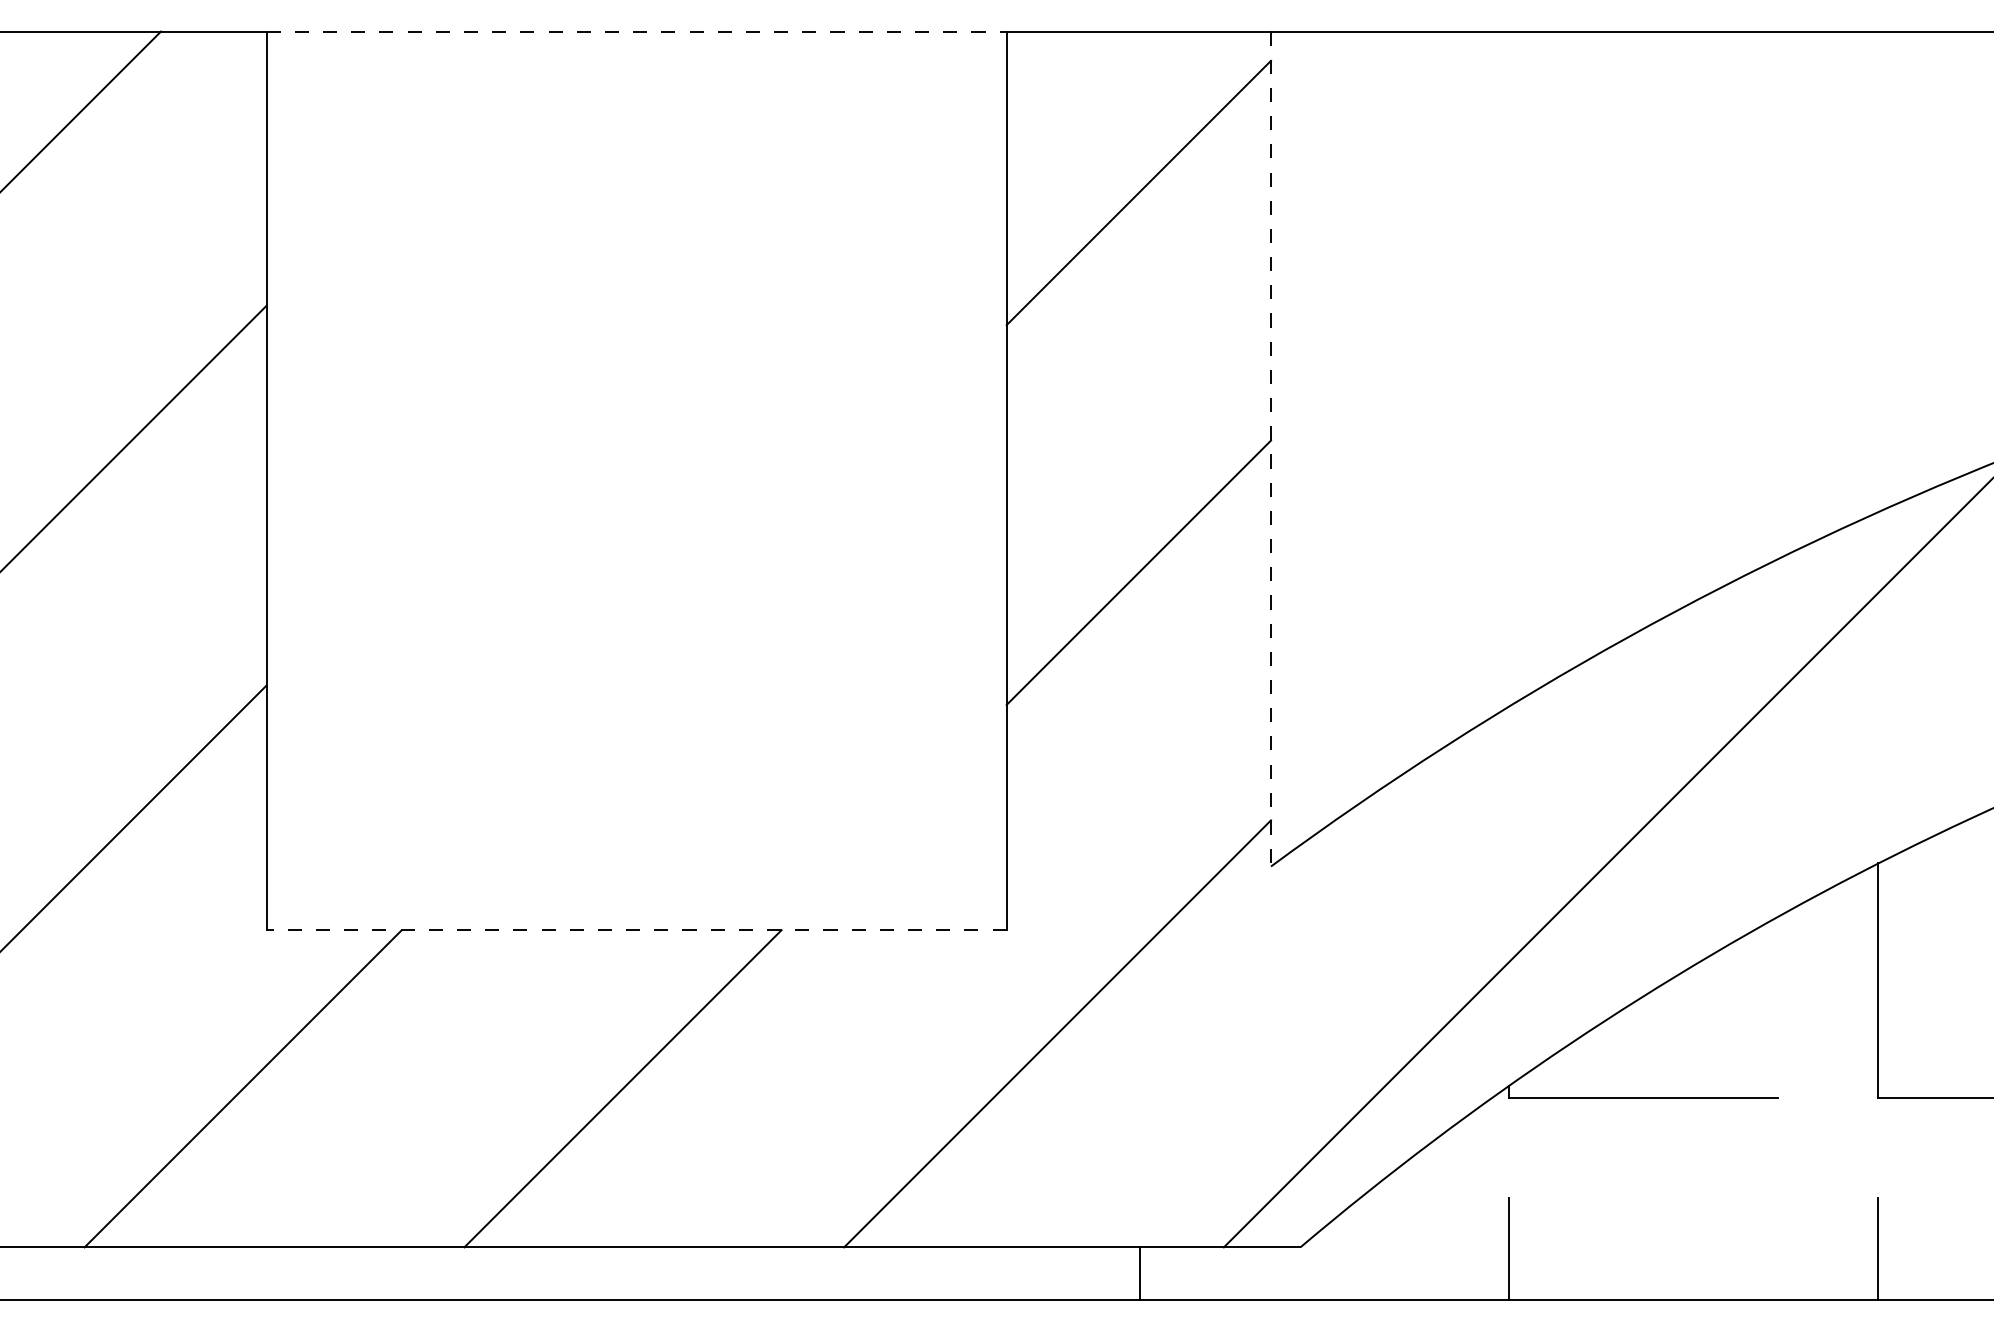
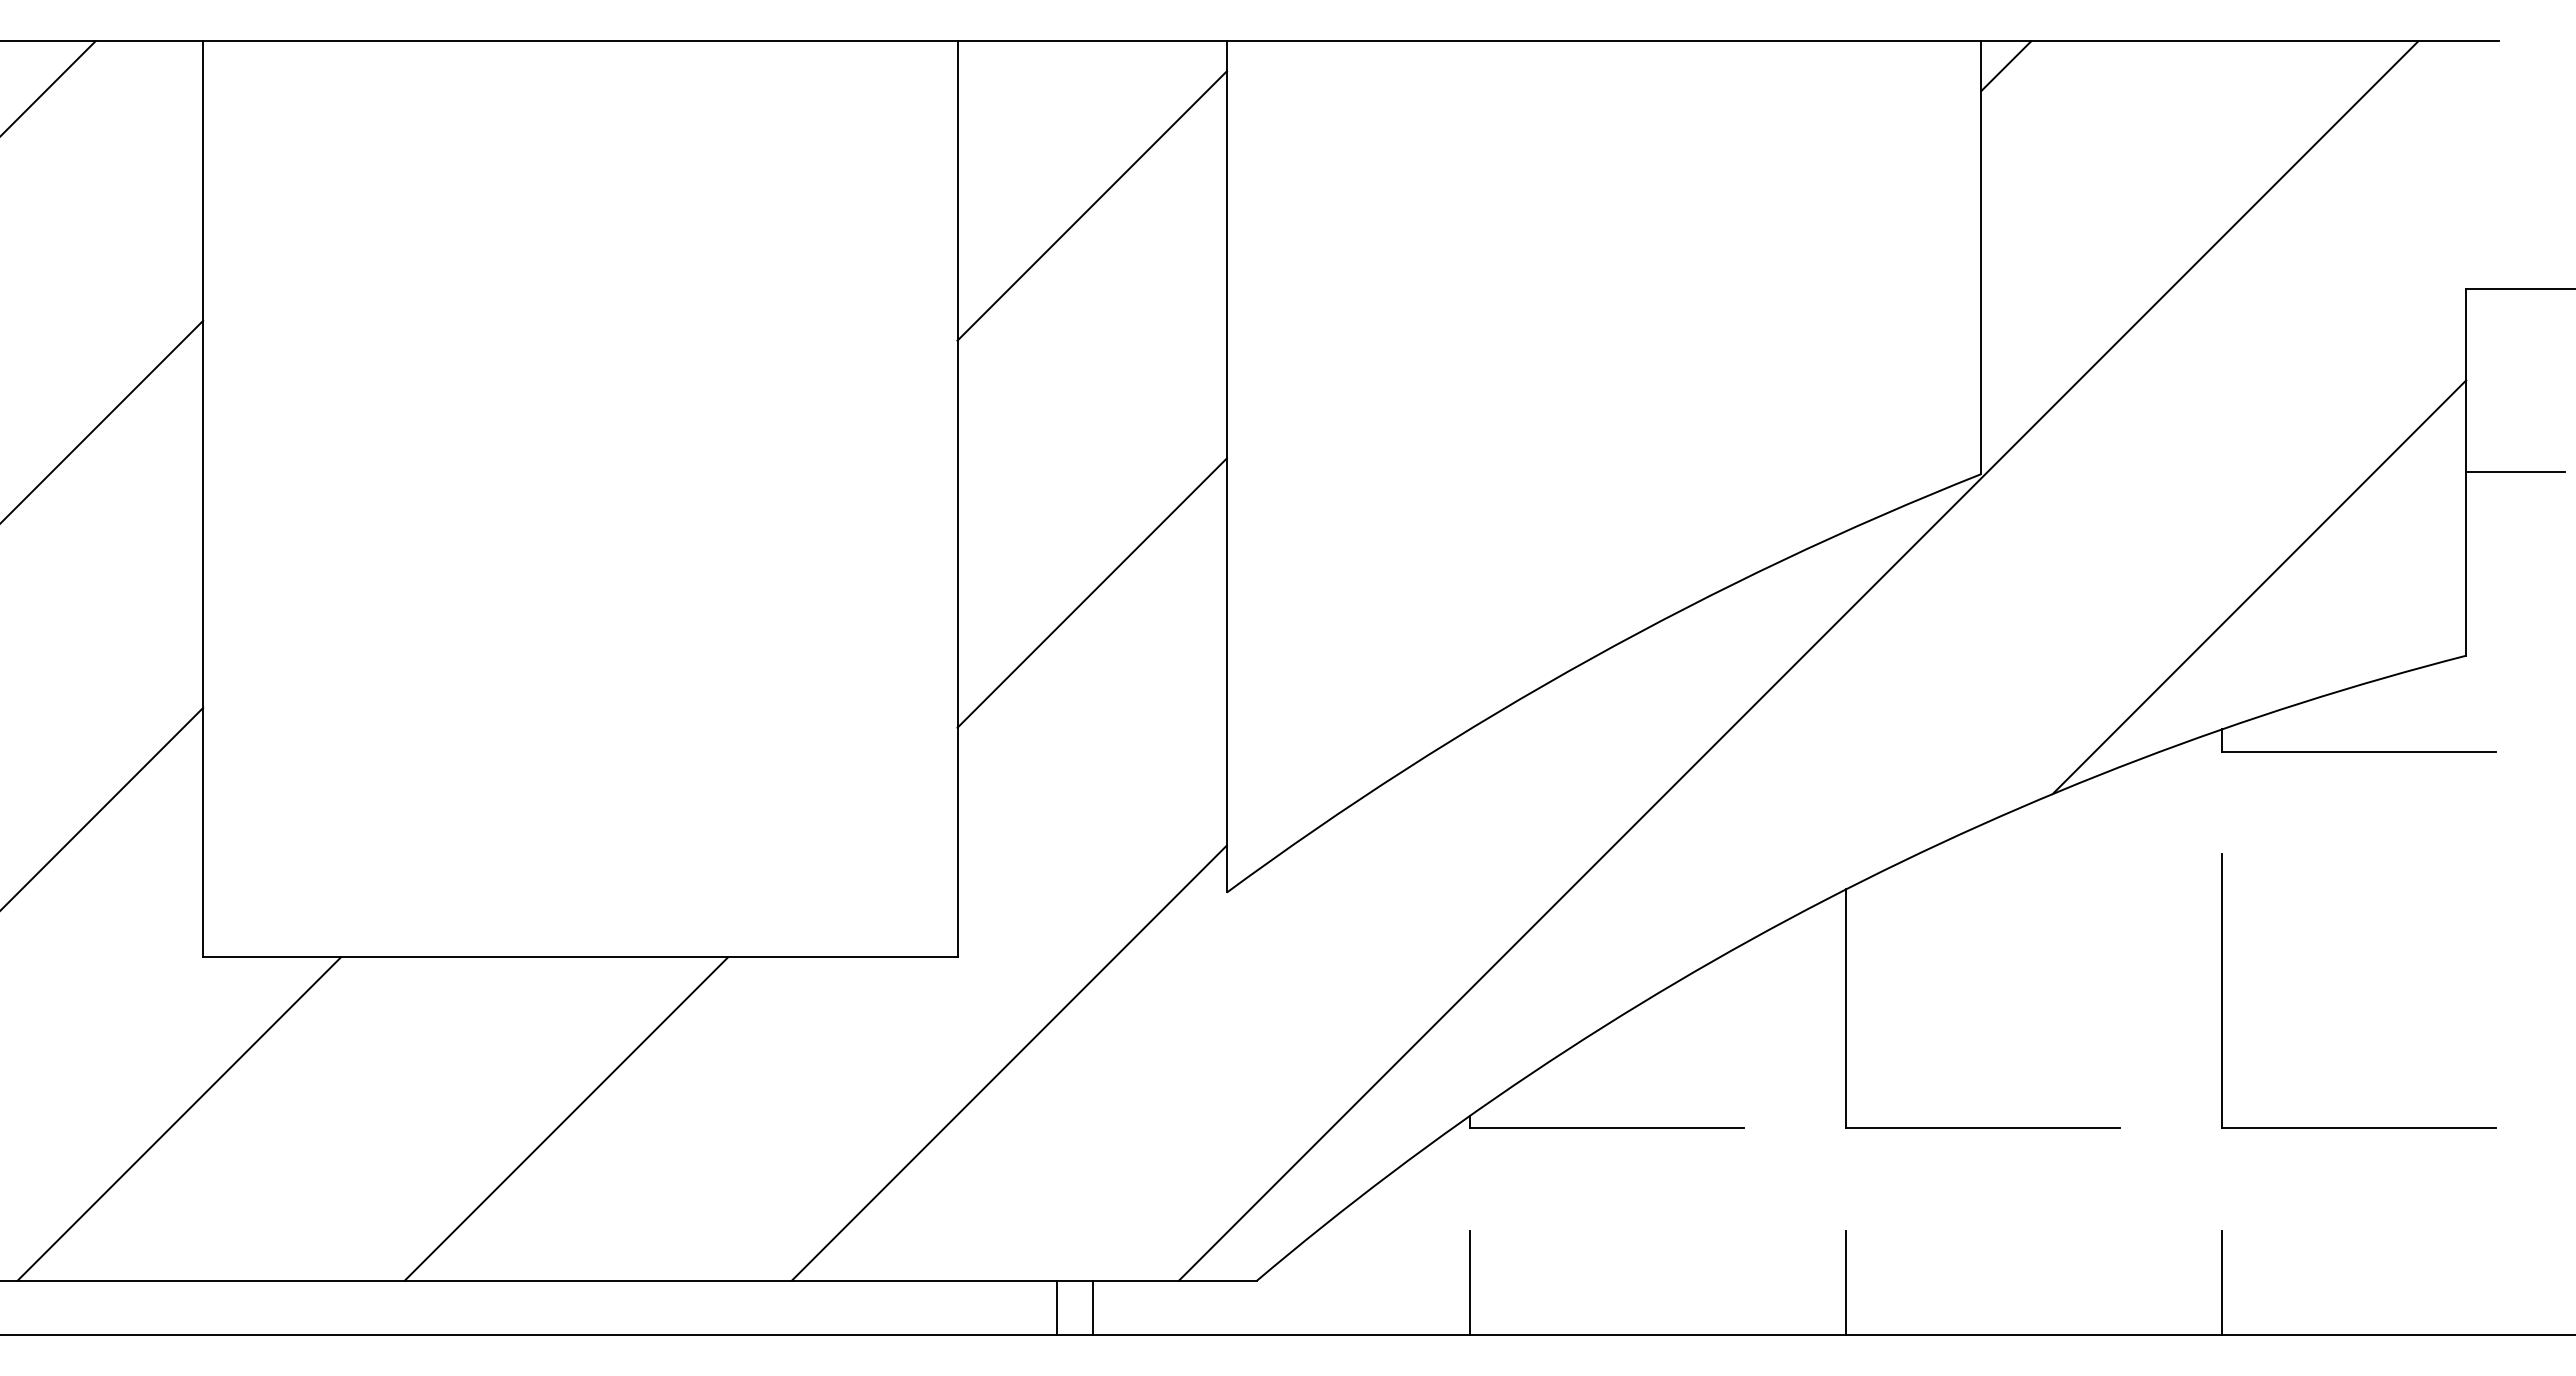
line: (636, 31) -> (580, 41), dashed -> solid
line: (1270, 448) -> (1226, 466), dashed -> solid
line: (635, 930) -> (579, 957), dashed -> solid
line: (1103, 1273) -> (1056, 1307), added

